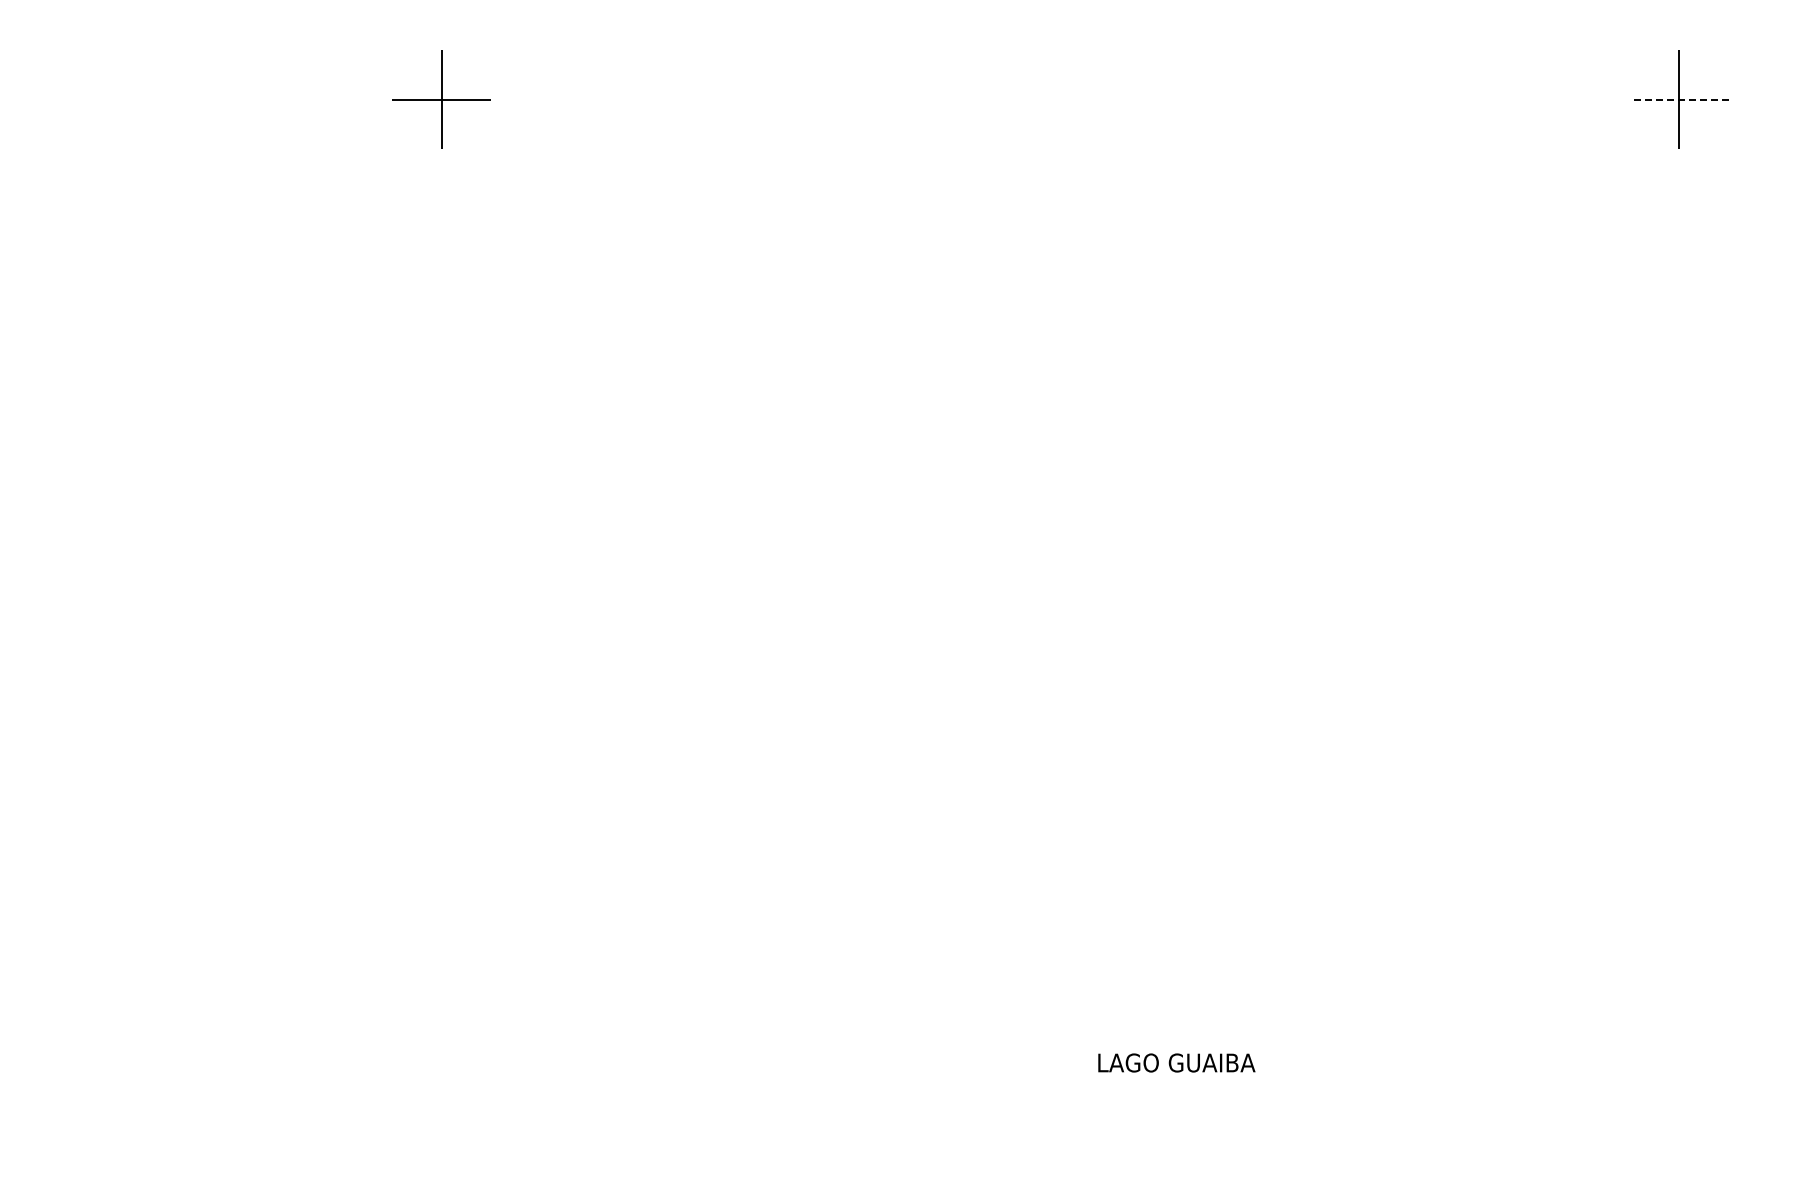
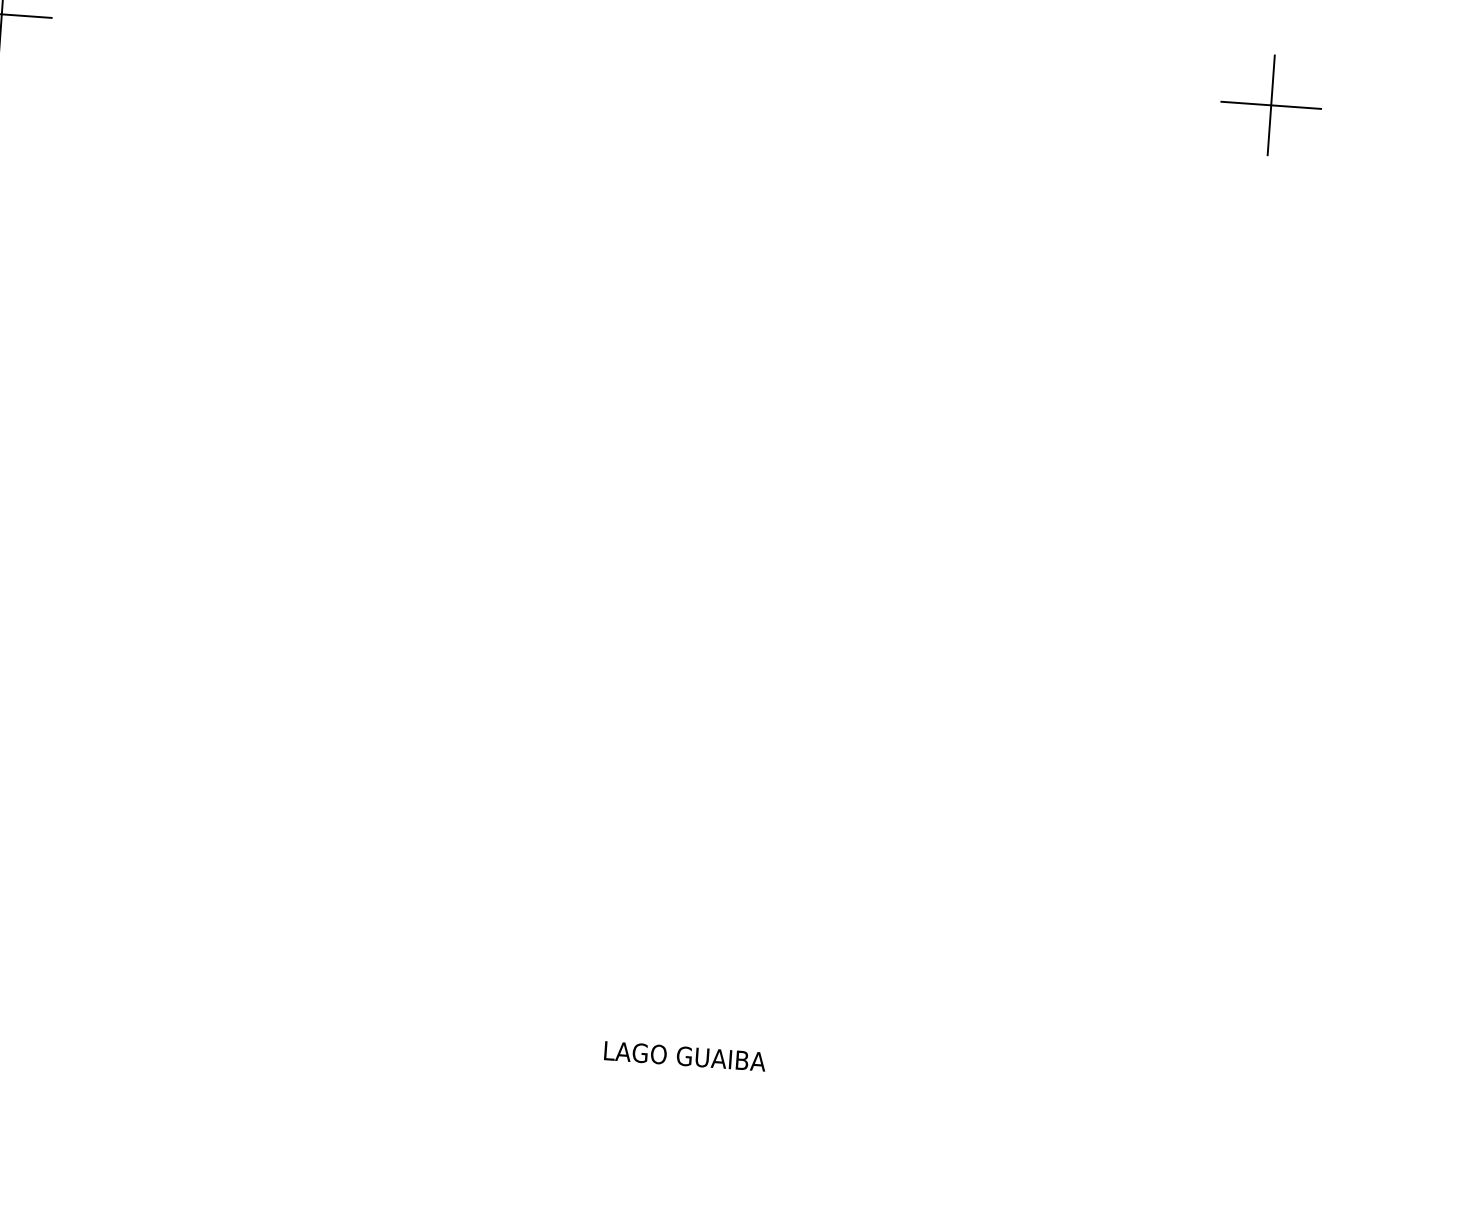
line: (1678, 99) -> (1270, 104), dashed -> solid

